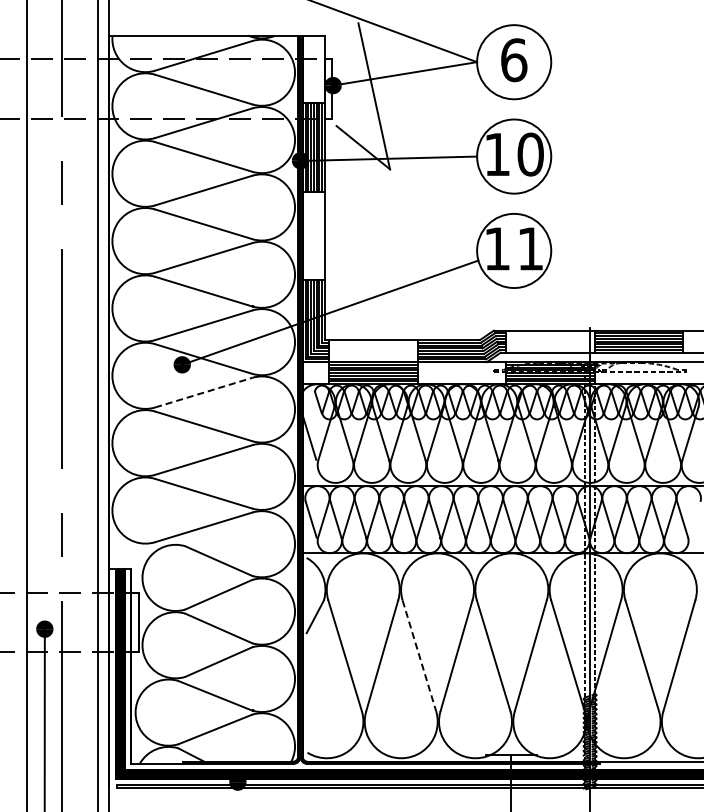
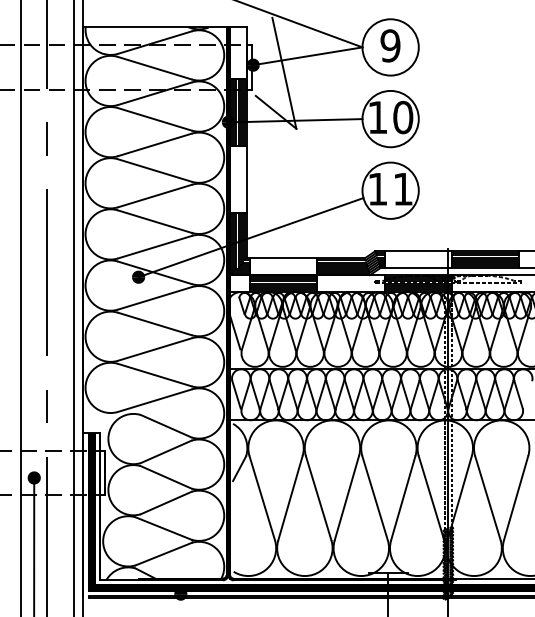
text: (513, 60) -> (390, 46), 6 -> 9
line: (203, 392) -> (154, 298), dashed -> solid
line: (419, 655) -> (318, 497), dashed -> solid

